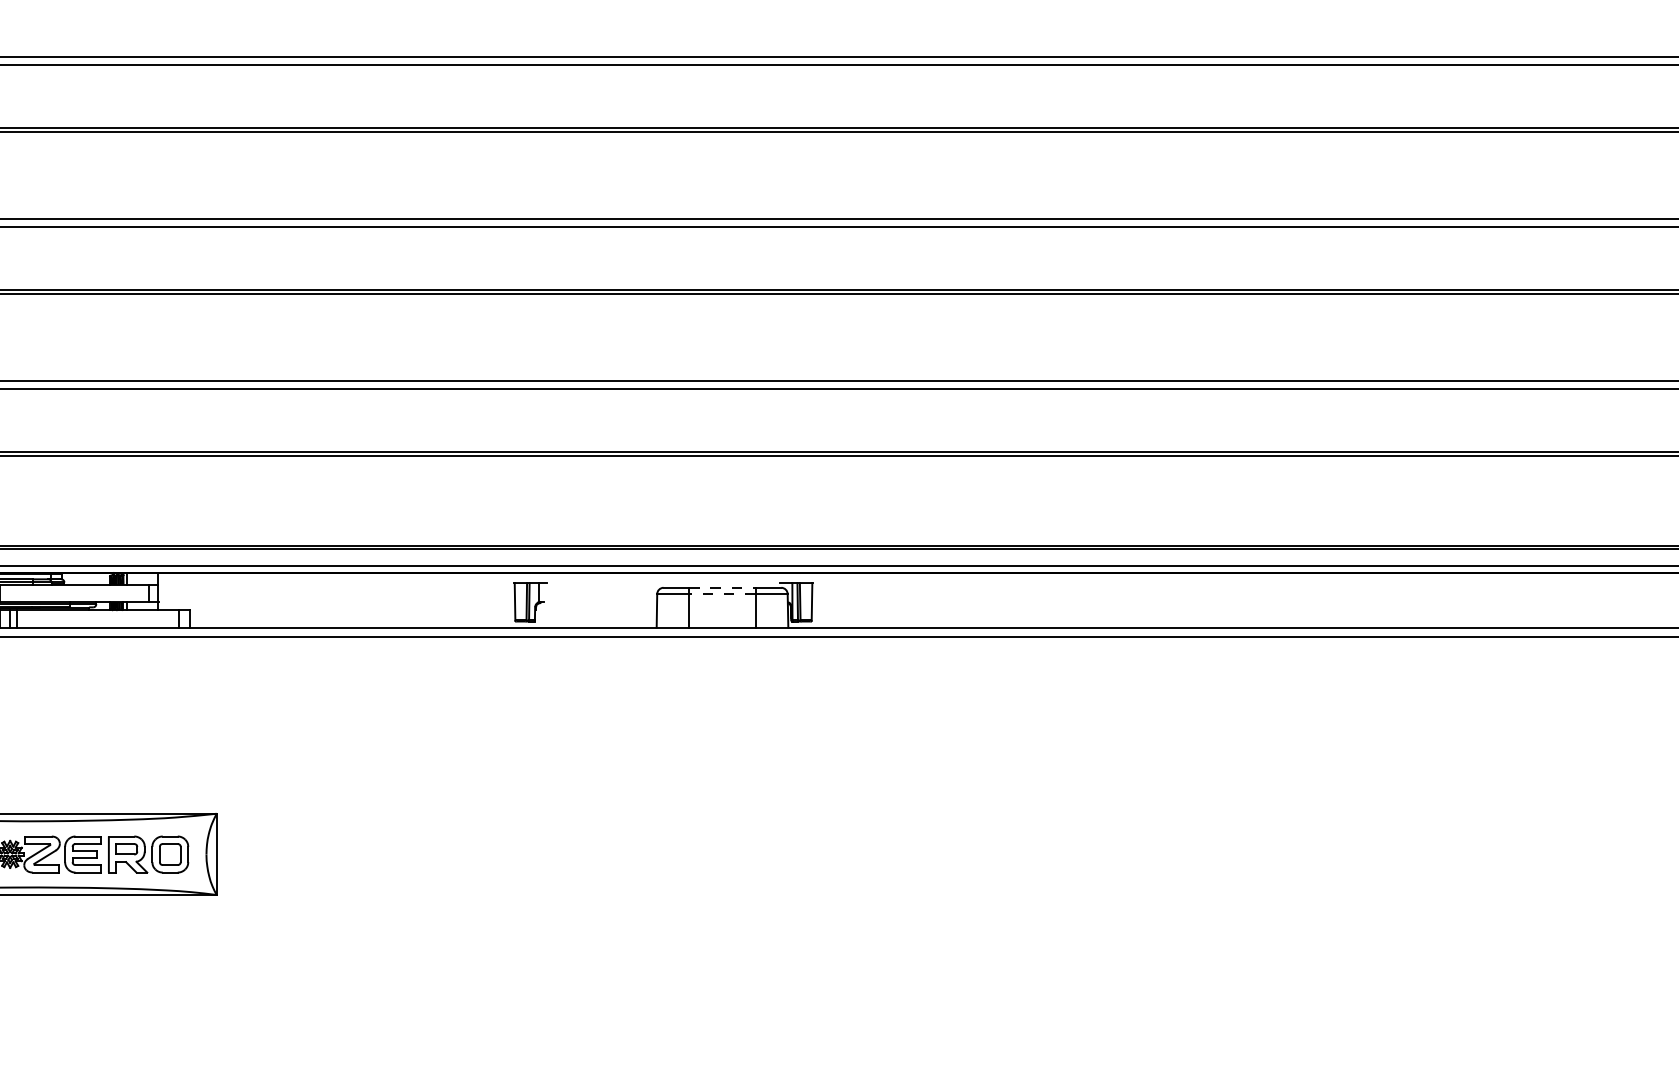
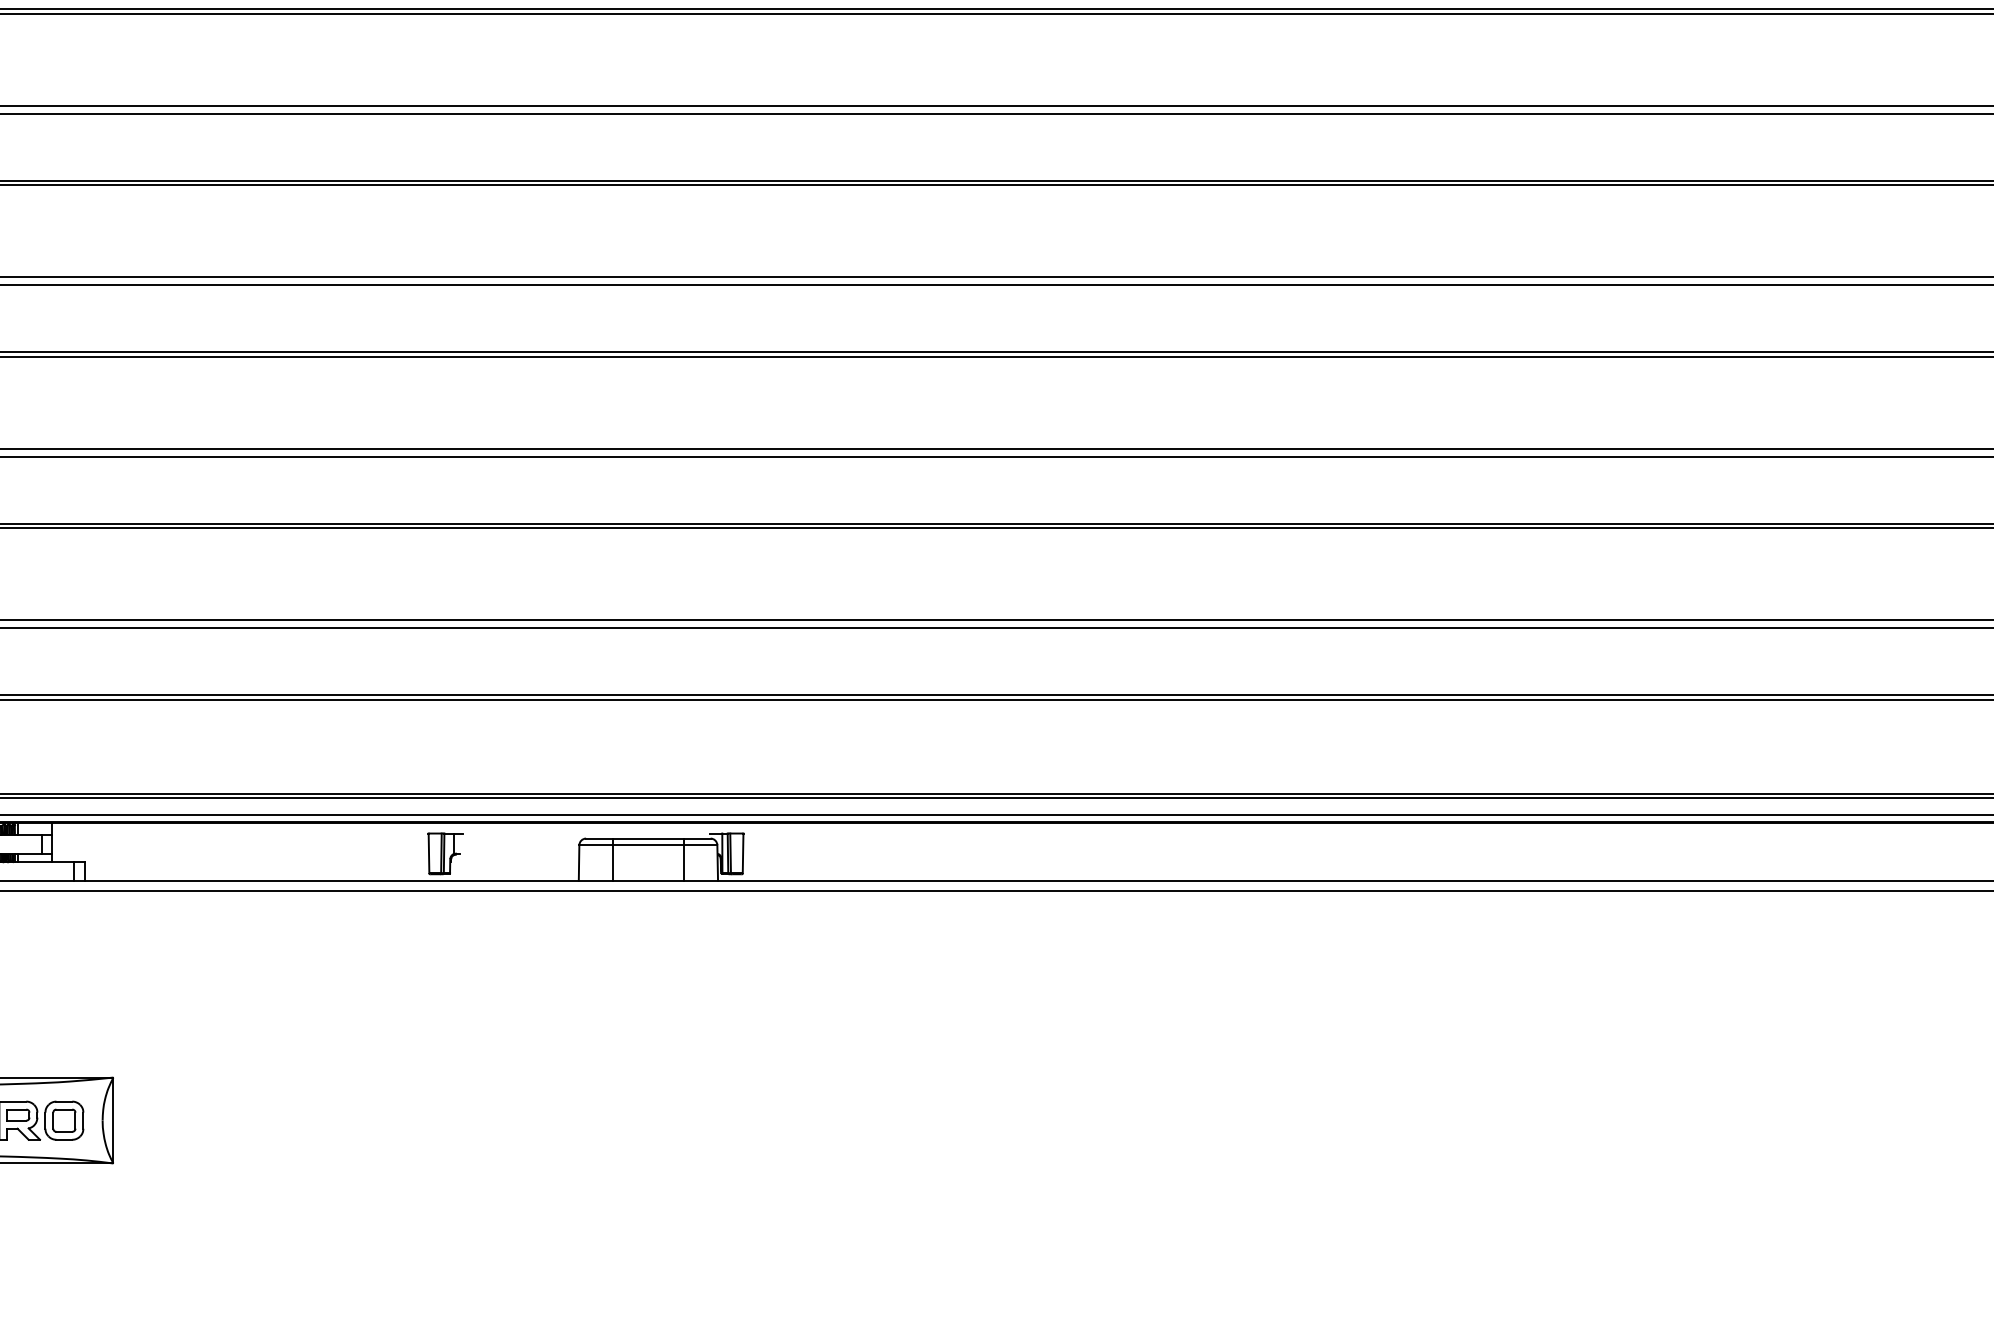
line: (722, 587) -> (648, 838), dashed -> solid
line: (721, 594) -> (647, 845), dashed -> solid

